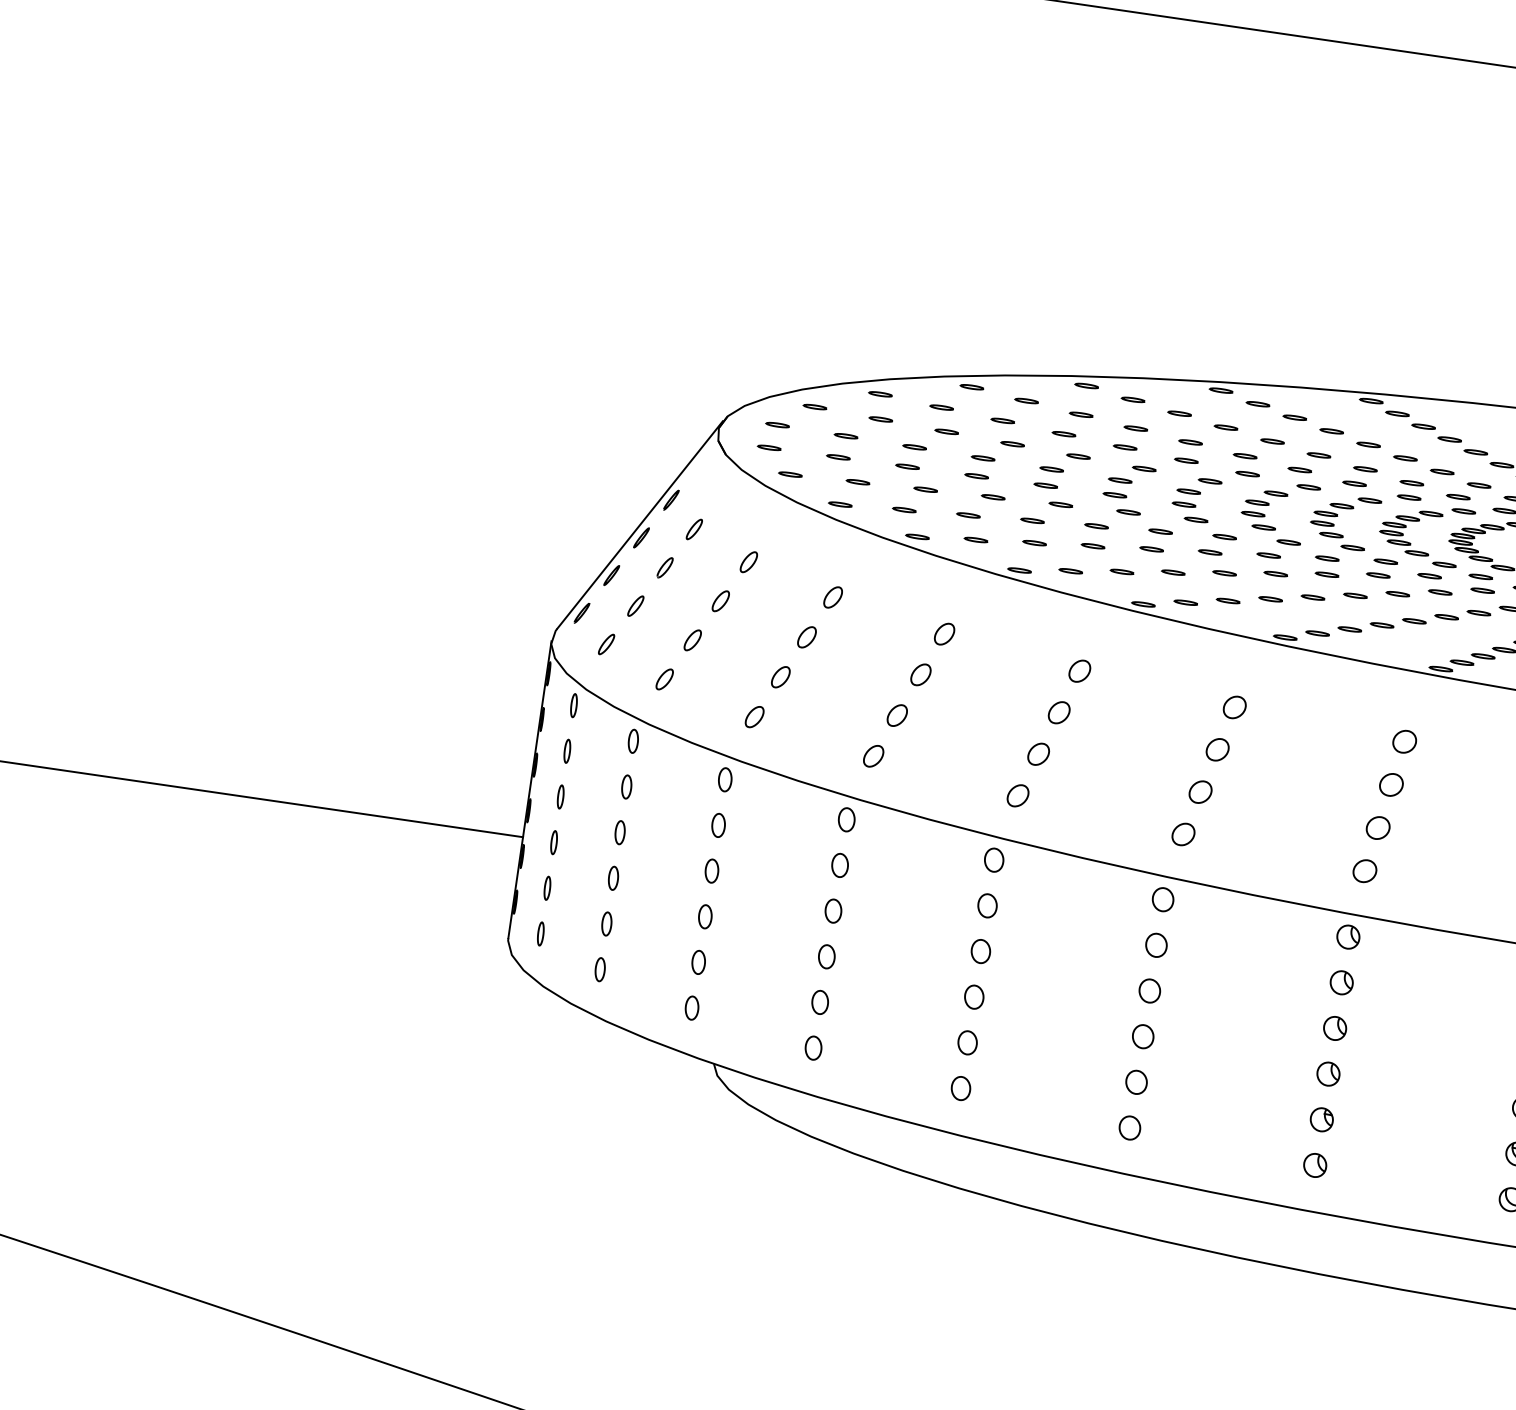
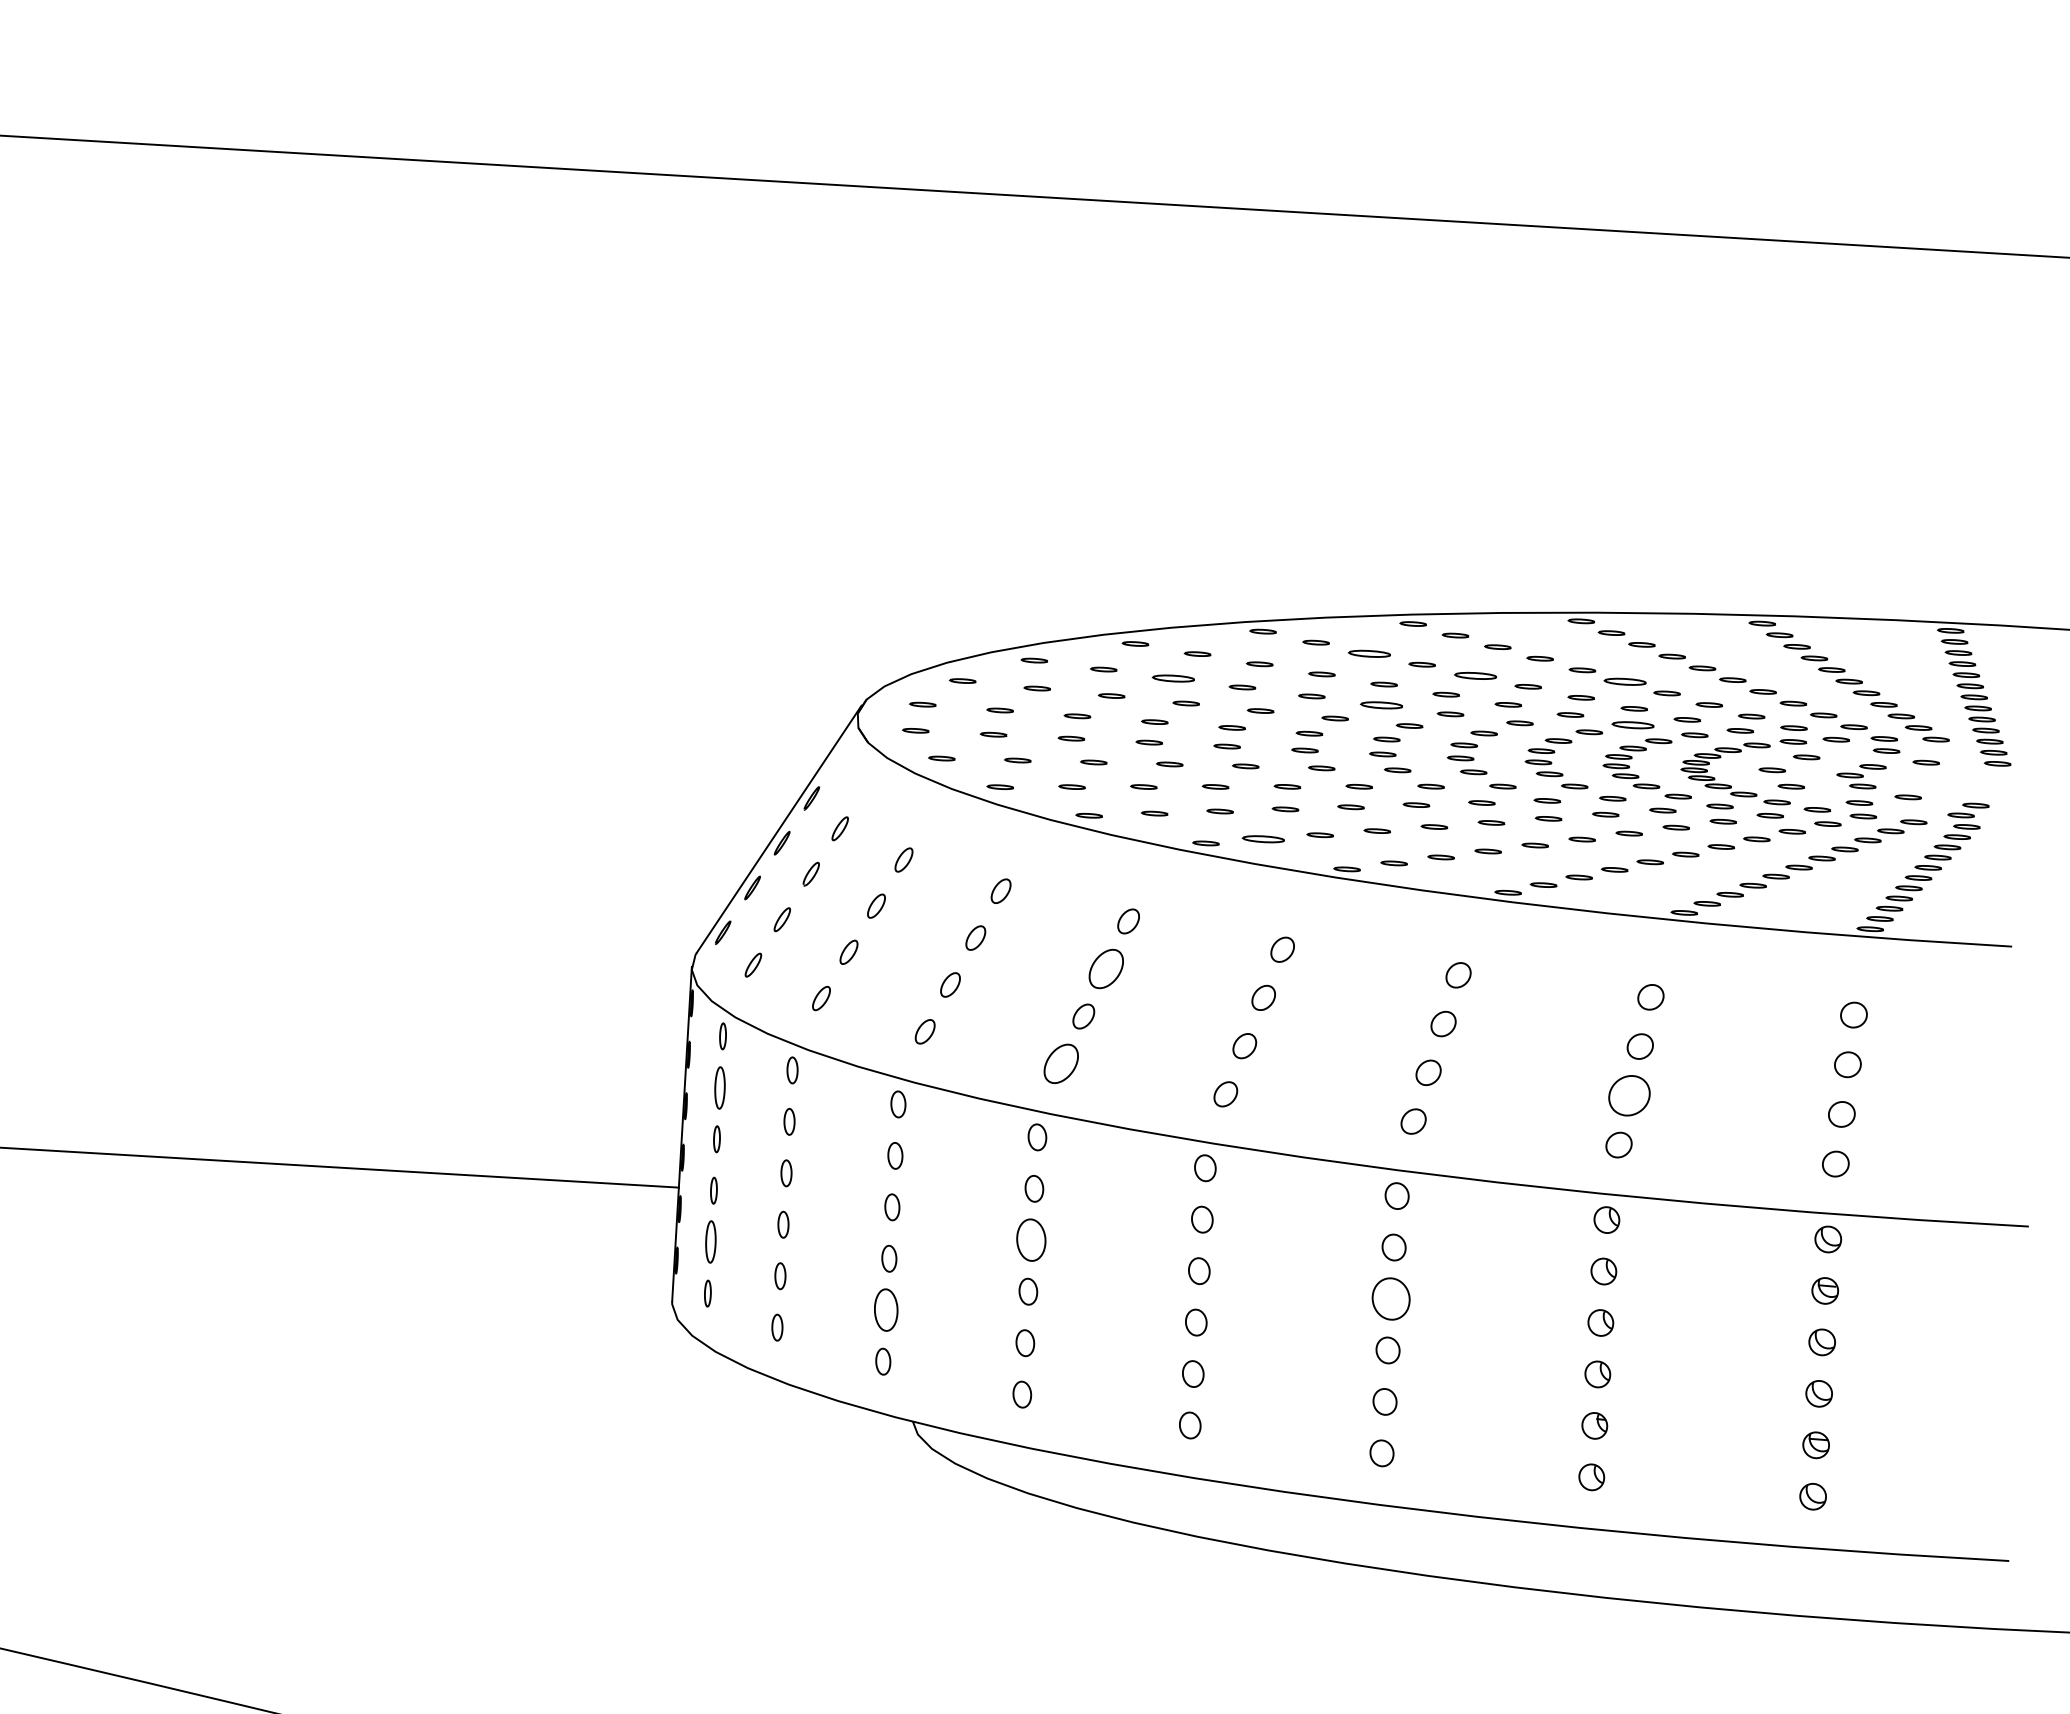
part: (1179, 413) -> (1368, 653), size x1.6
part: (1002, 420) -> (1172, 678), size x1.6
part: (1271, 441) -> (1474, 675), size x1.6
part: (1405, 458) -> (1624, 681), size x1.6
part: (1185, 460) -> (1380, 705), size x1.6
part: (1409, 497) -> (1632, 724), size x1.6
part: (1070, 571) -> (1262, 839), size x1.6
part: (920, 674) -> (1105, 968), size x1.6
part: (566, 751) -> (719, 1087), size x1.6
part: (873, 756) -> (1061, 1064), size x1.6
part: (1378, 827) -> (1629, 1095), size x1.6
part: (547, 888) -> (710, 1242), size x1.6
part: (833, 911) -> (1031, 1240), size x1.6
part: (698, 962) -> (886, 1310), size x1.6
part: (1149, 990) -> (1390, 1298), size x1.6

